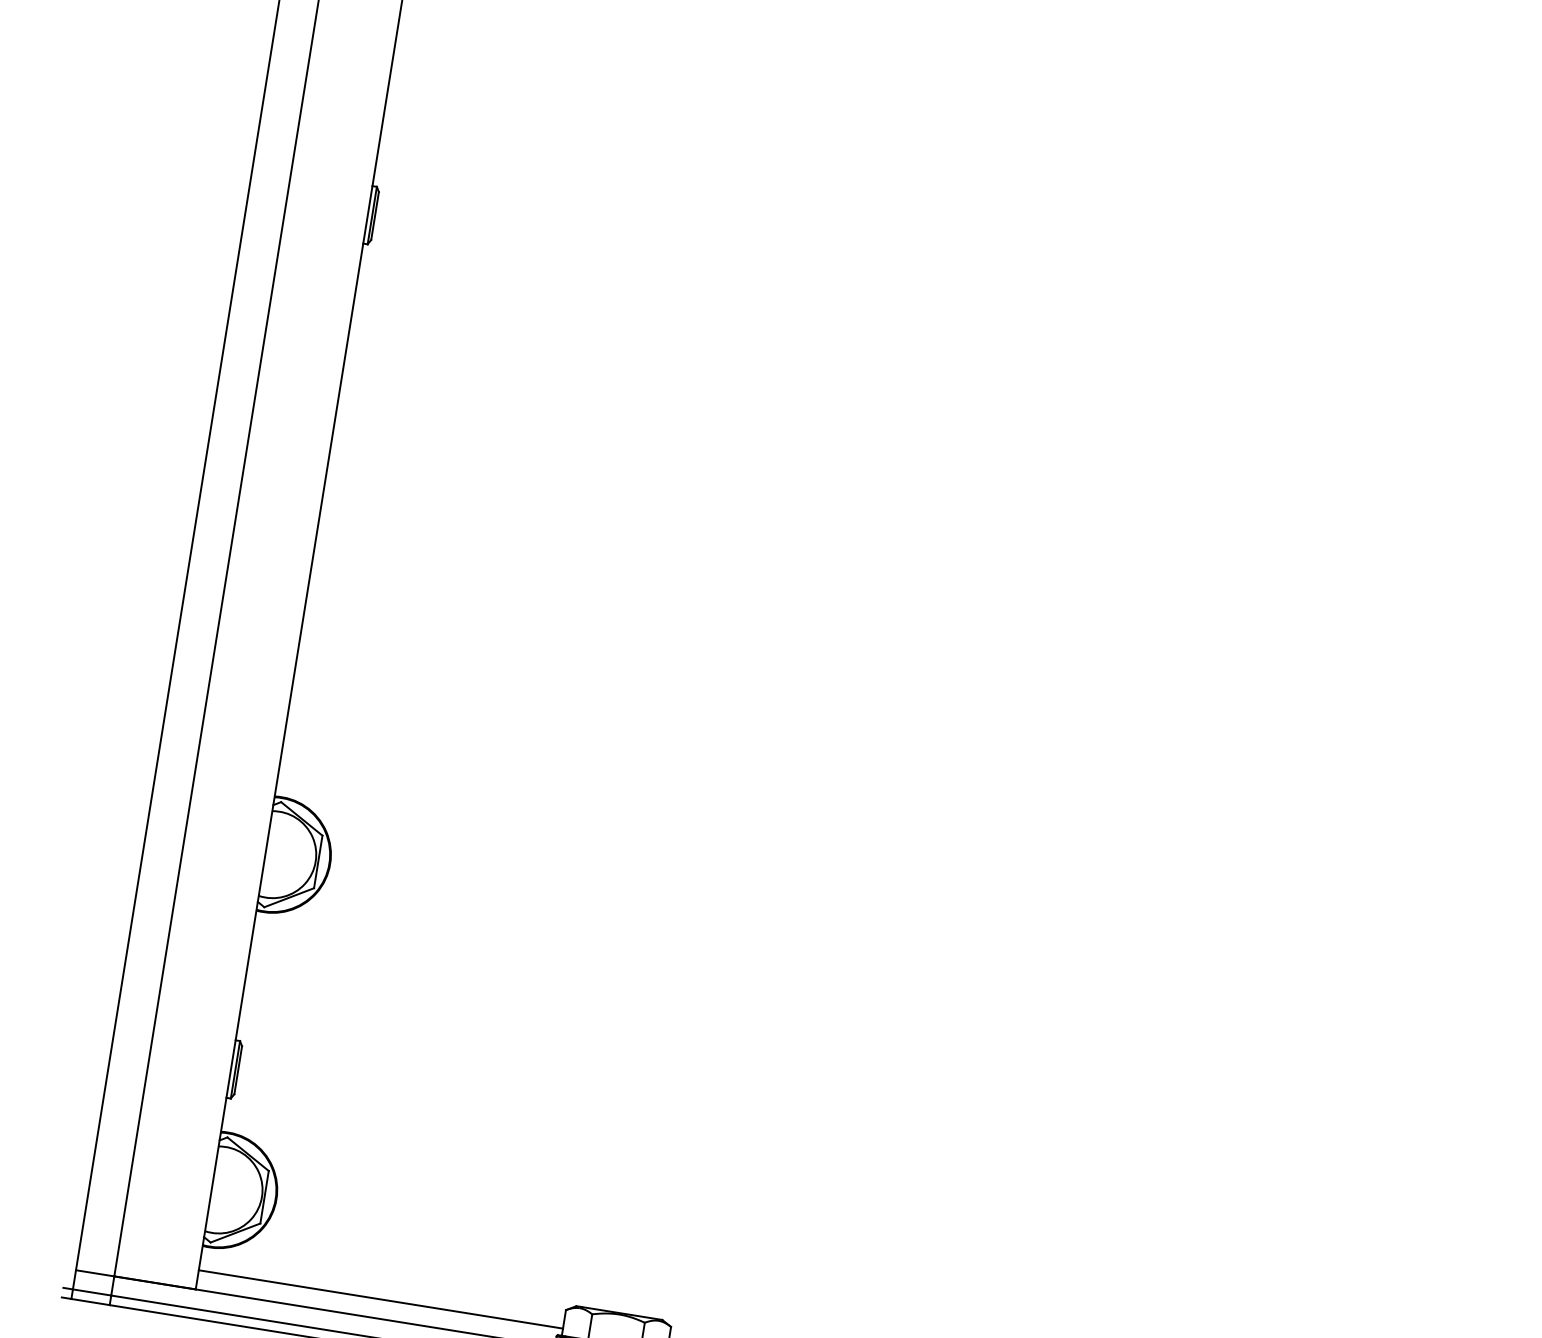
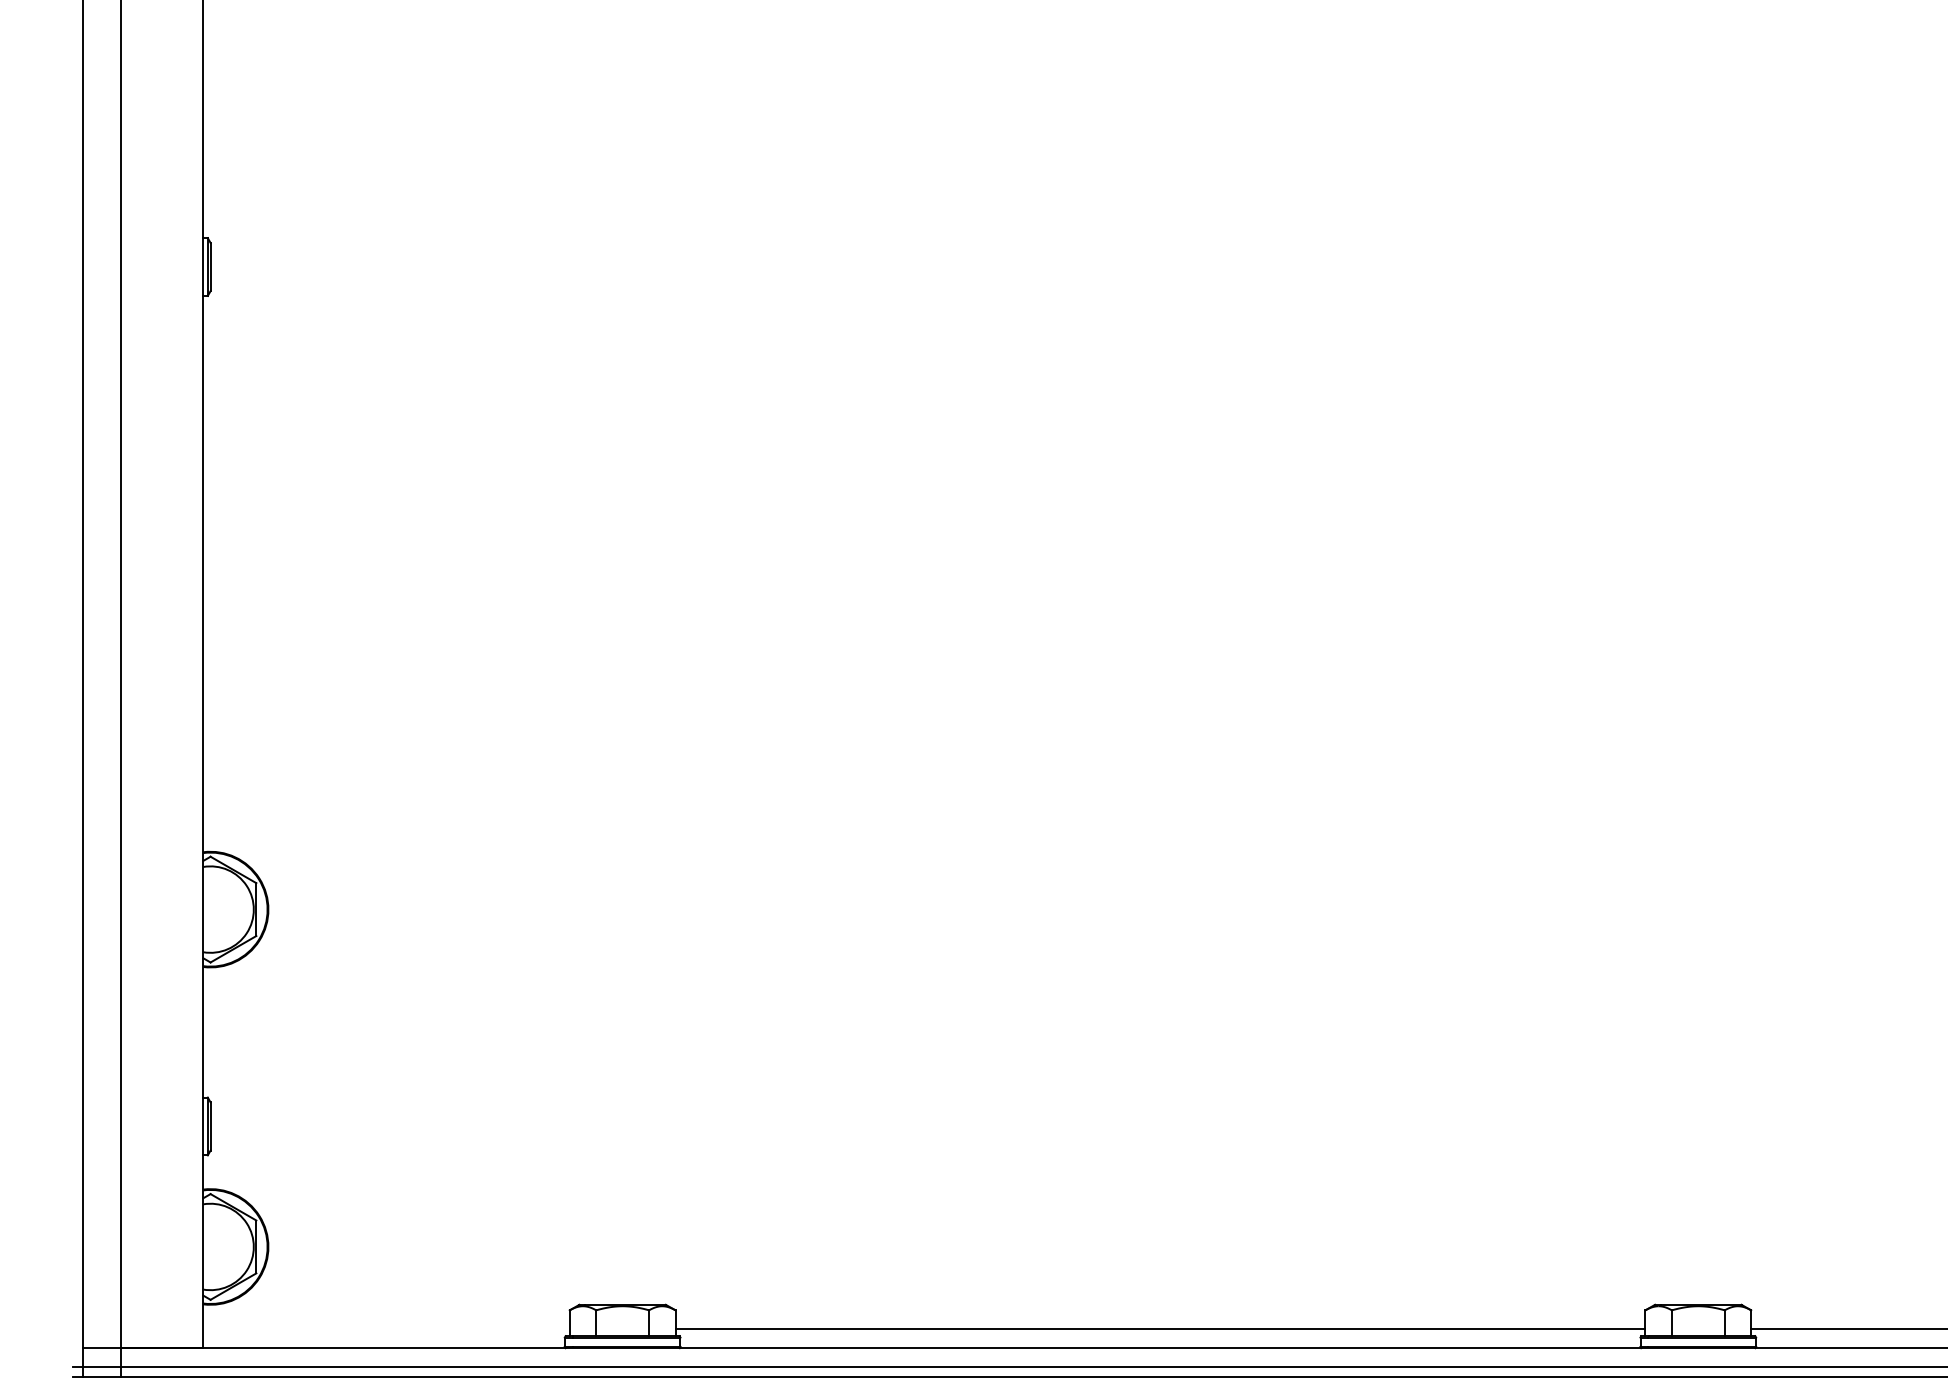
line: (380, 1299) -> (386, 1328), removed

